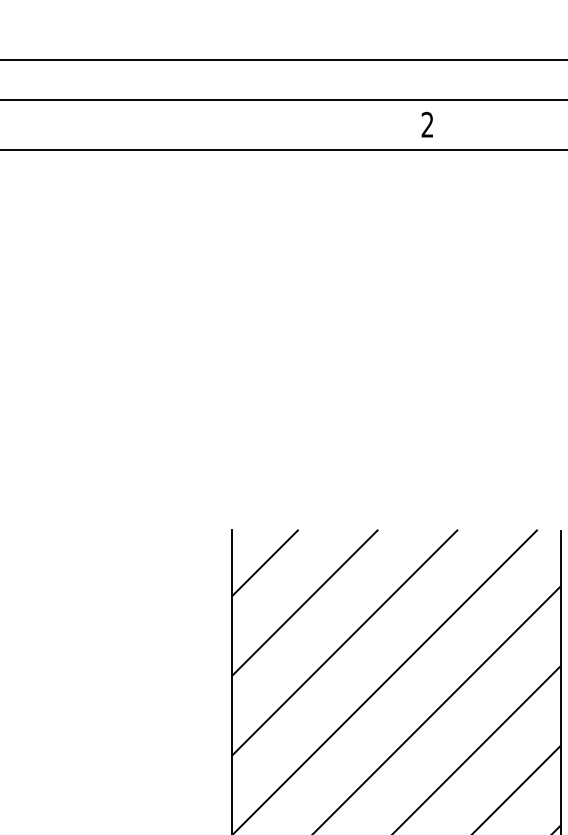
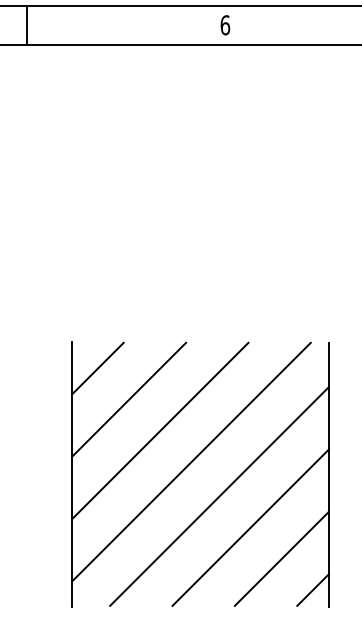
text: (427, 124) -> (225, 25), 2 -> 6
line: (174, 125) -> (27, 25), added

